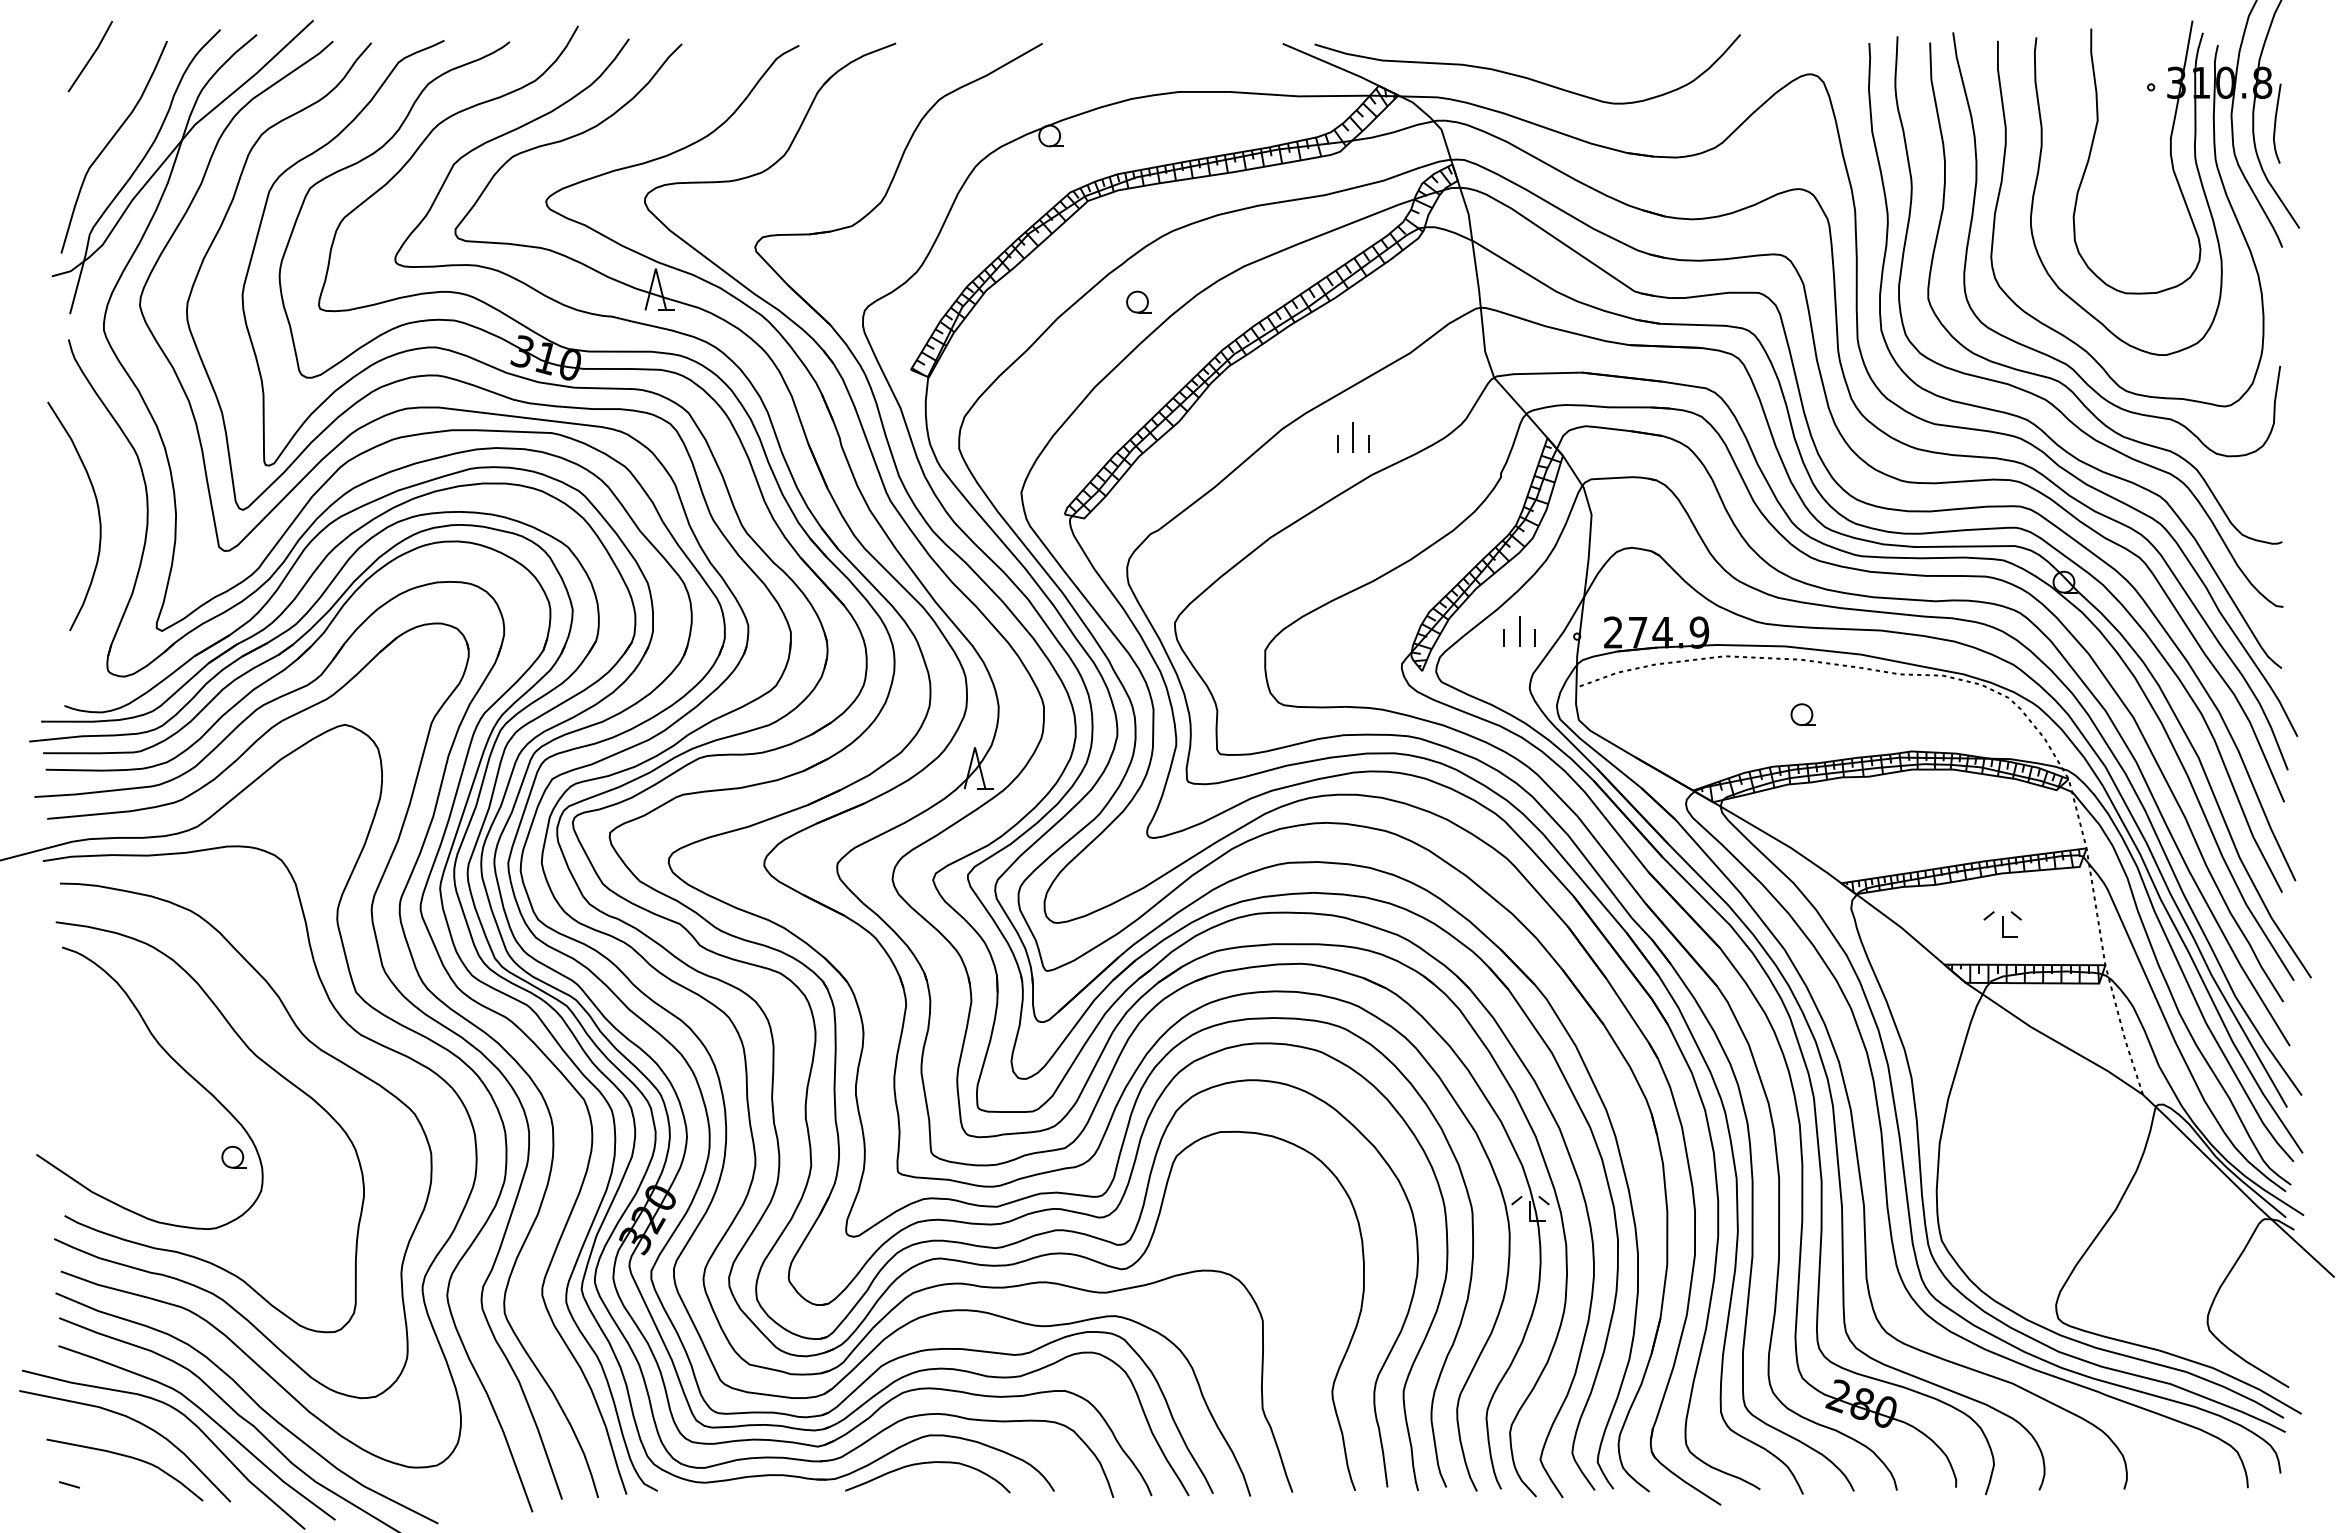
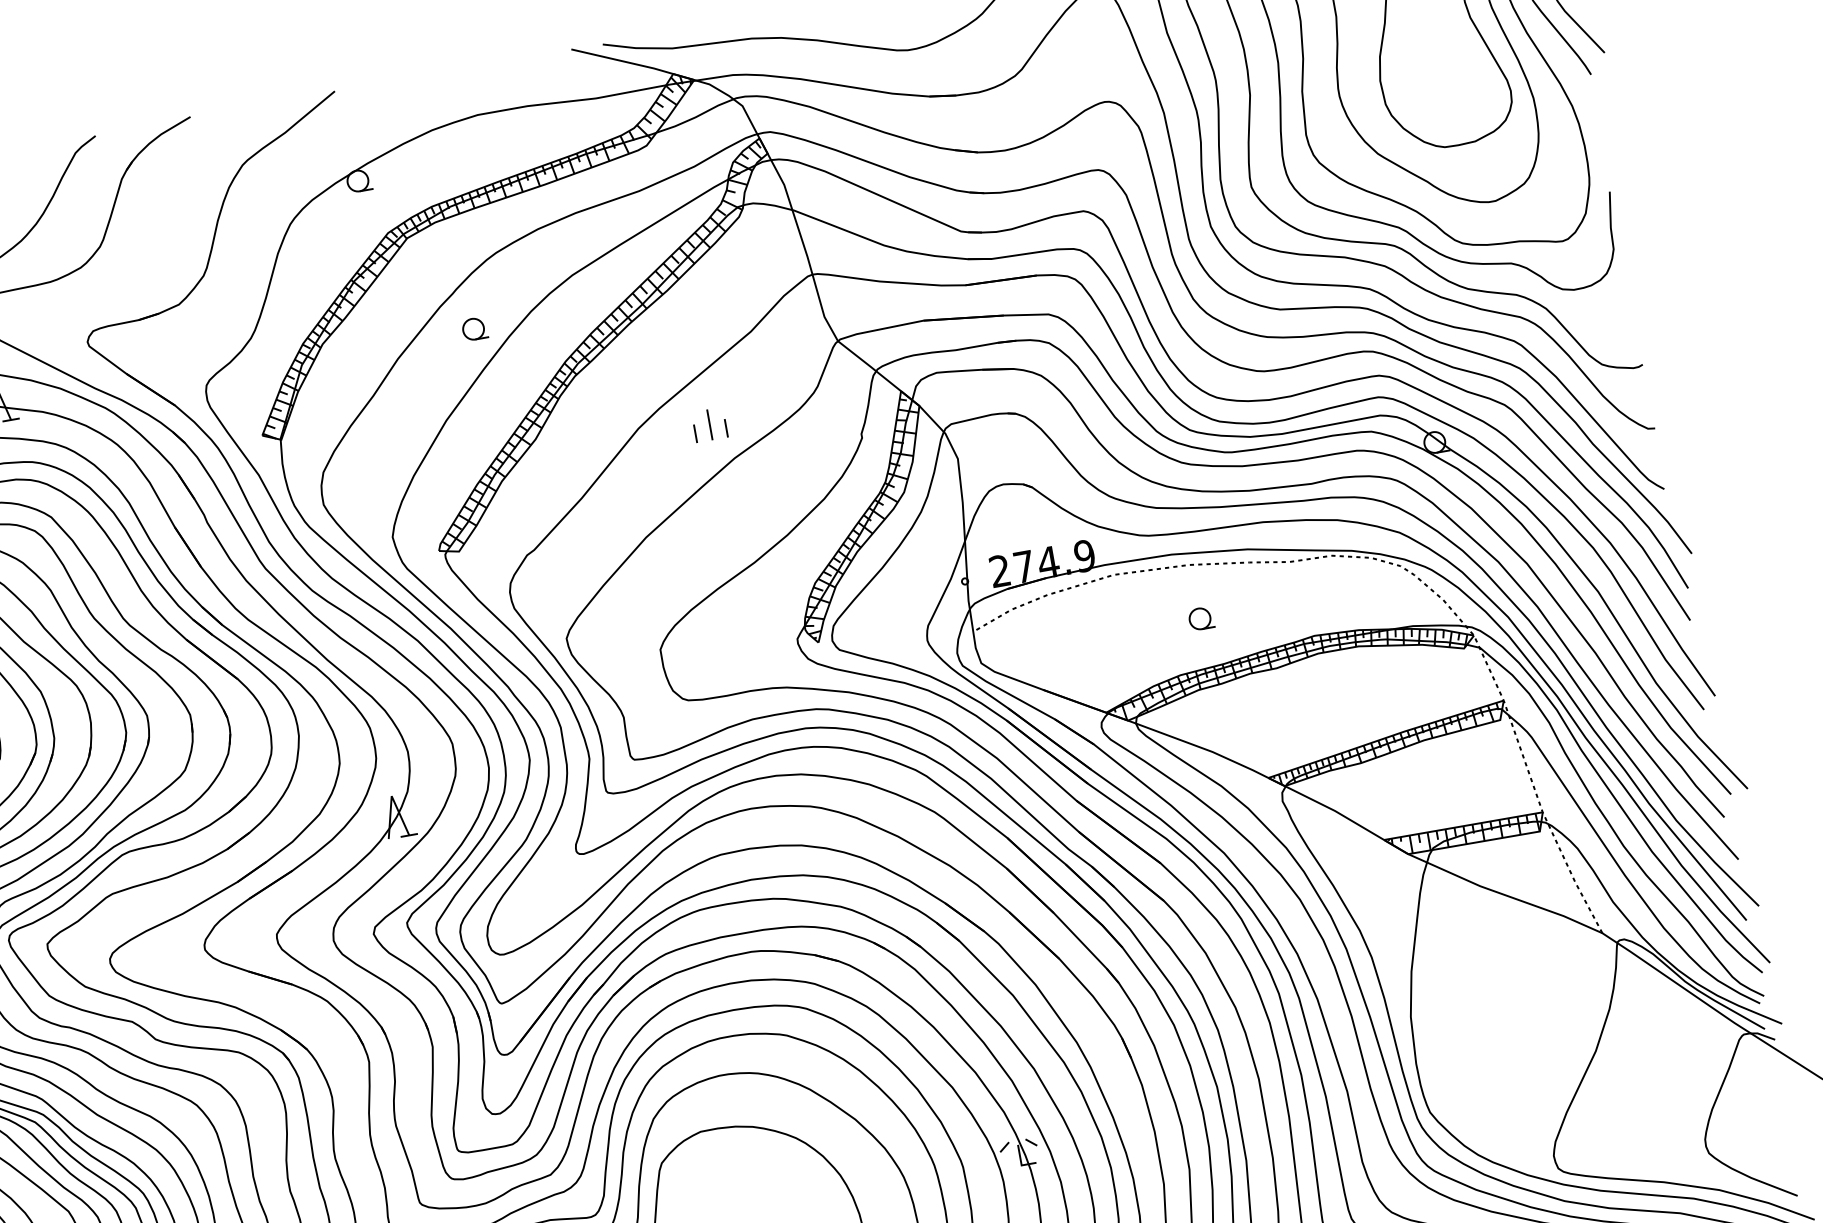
part: (1519, 631) -> (907, 586), removed
part: (2002, 924) -> (1434, 790), removed

